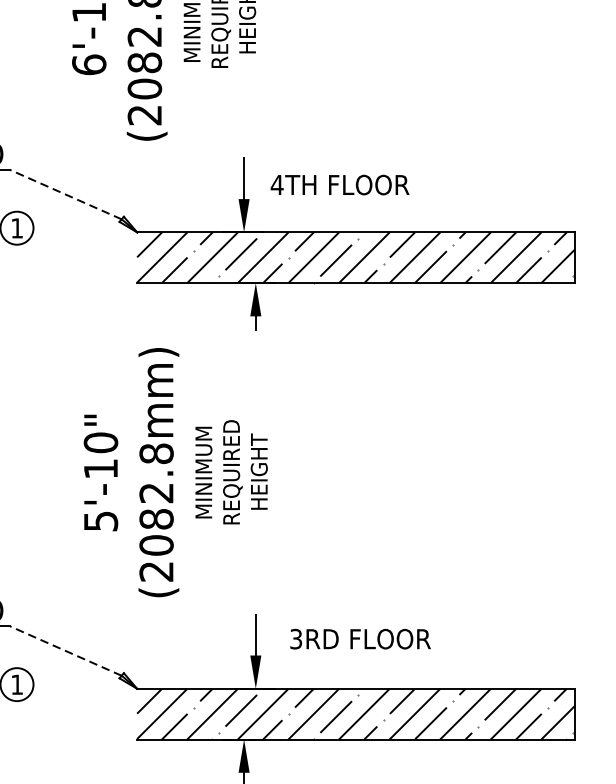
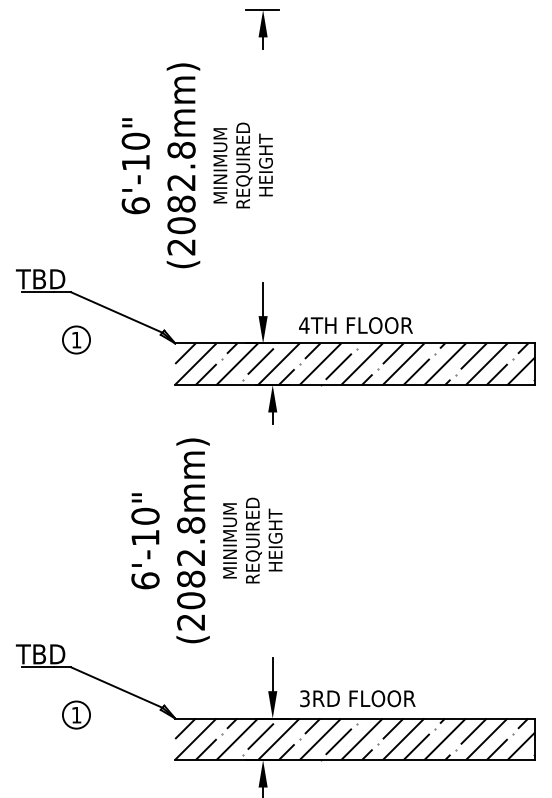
text: (339, 184) -> (355, 325), moved
line: (65, 194) -> (116, 312), dashed -> solid
text: (100, 520) -> (145, 580), 5'-10" -> 6'-10"
text: (360, 638) -> (357, 698), moved
line: (65, 651) -> (116, 687), dashed -> solid

